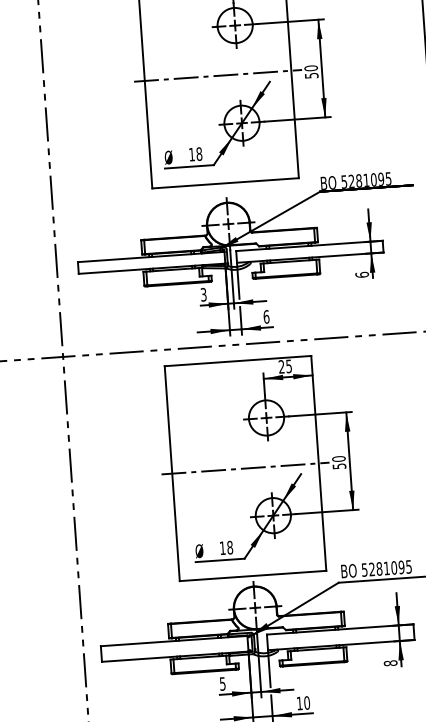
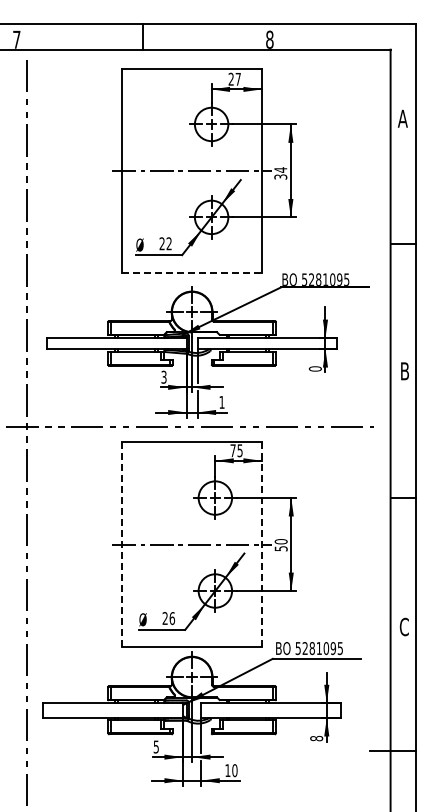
text: (311, 72) -> (280, 173), 50 -> 34
text: (195, 154) -> (165, 243), 18 -> 22
line: (225, 183) -> (192, 273), solid -> dashed
text: (362, 274) -> (315, 368), 6 -> 0
text: (265, 316) -> (221, 401), 6 -> 1
text: (281, 366) -> (232, 450), 25 -> 75
line: (318, 463) -> (261, 544), solid -> dashed
line: (172, 474) -> (122, 545), solid -> dashed
text: (226, 547) -> (168, 618), 18 -> 26

